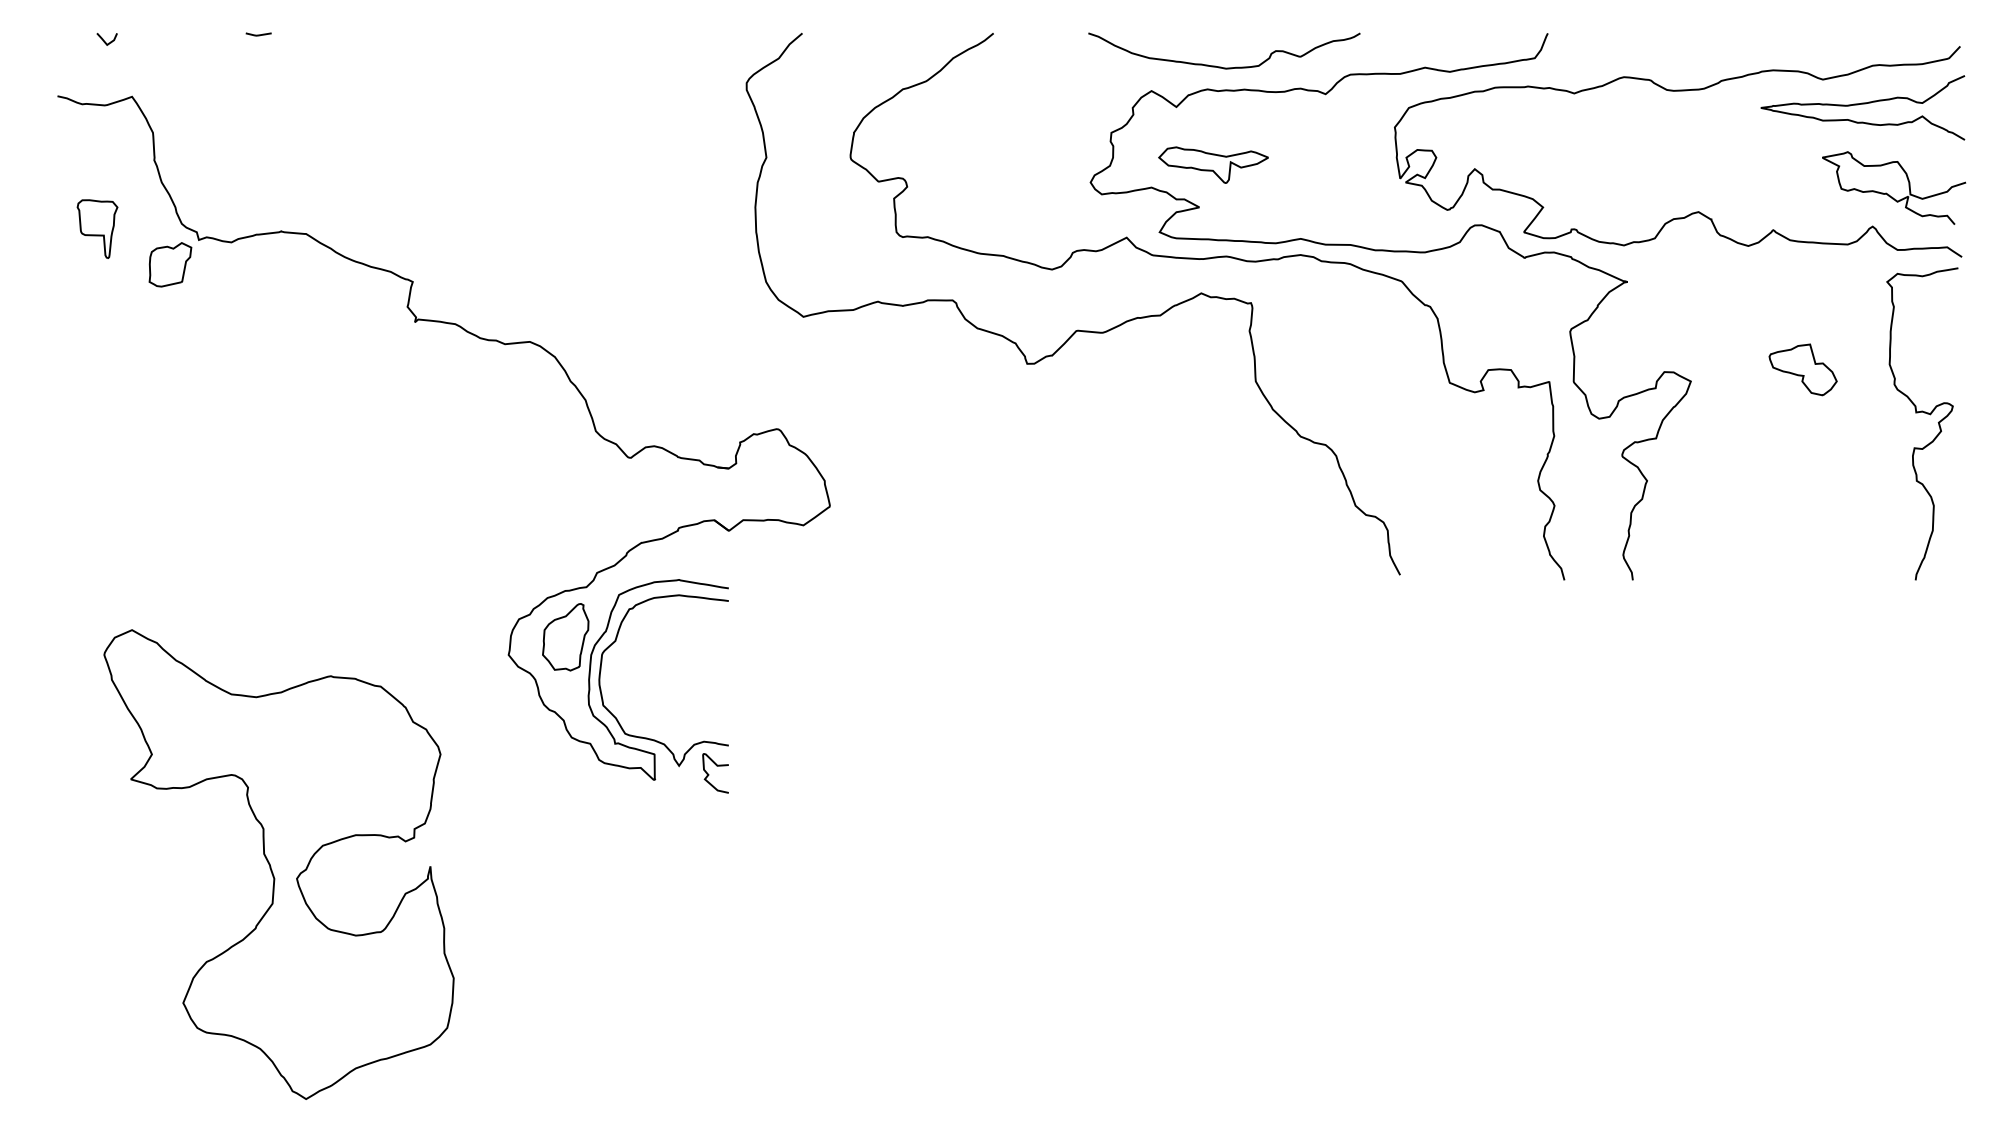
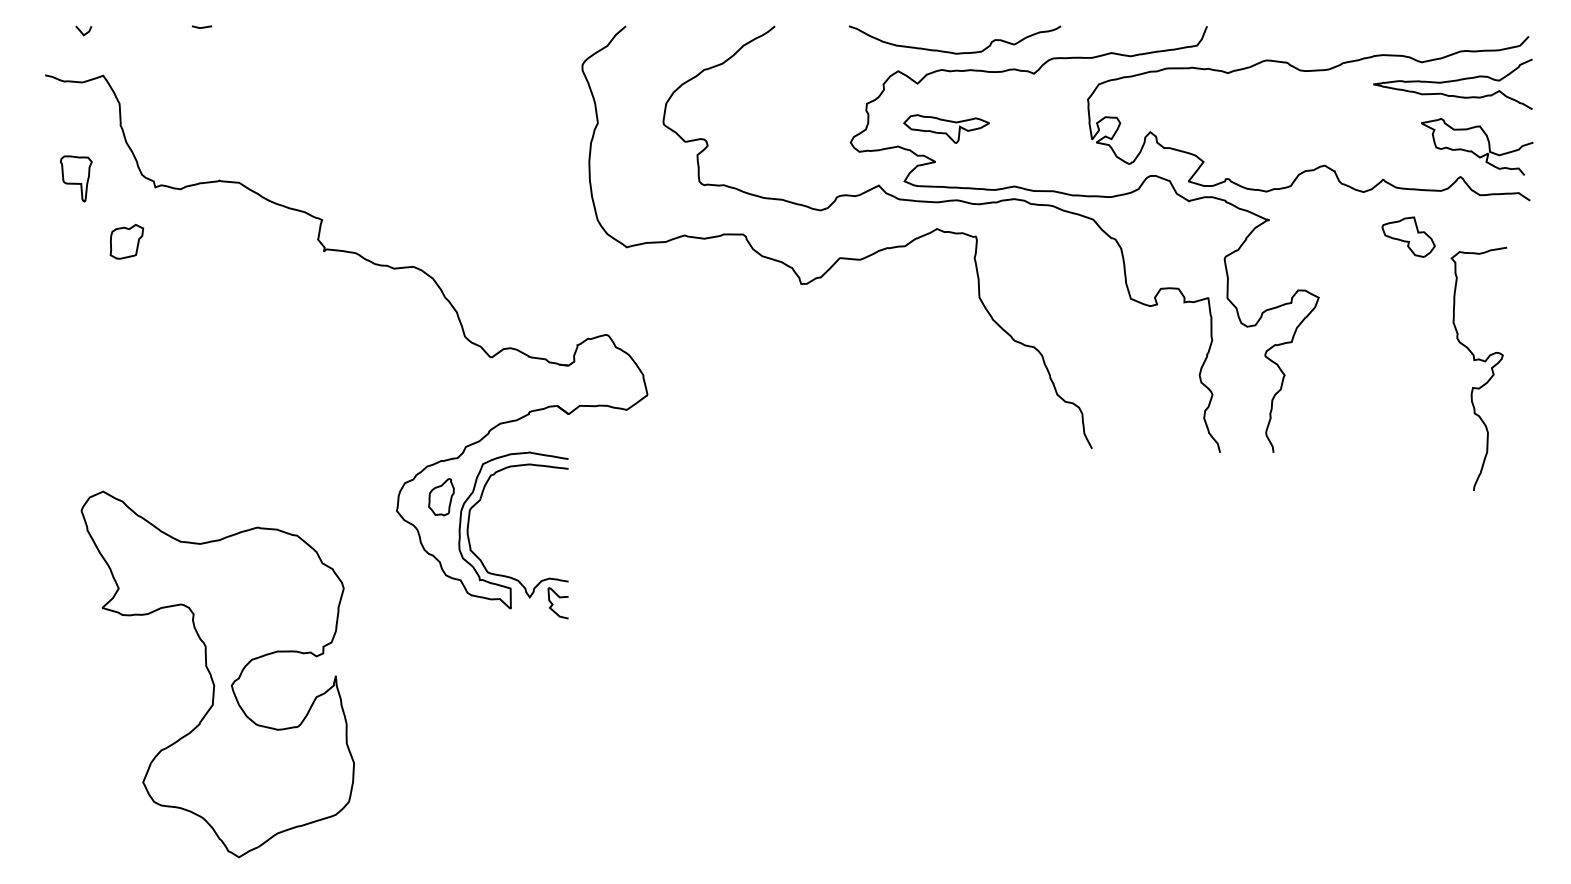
part: (170, 264) -> (126, 241), moved
part: (1802, 369) -> (1408, 236), moved
curve: (1924, 413) -> (1480, 360), moved
part: (565, 637) -> (441, 497), size x0.7

